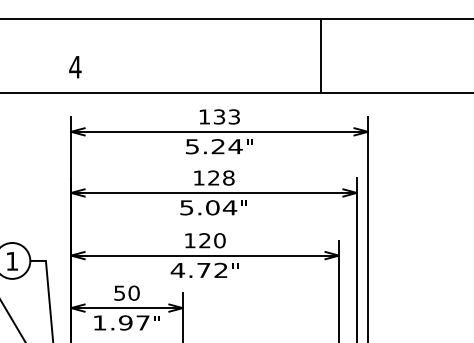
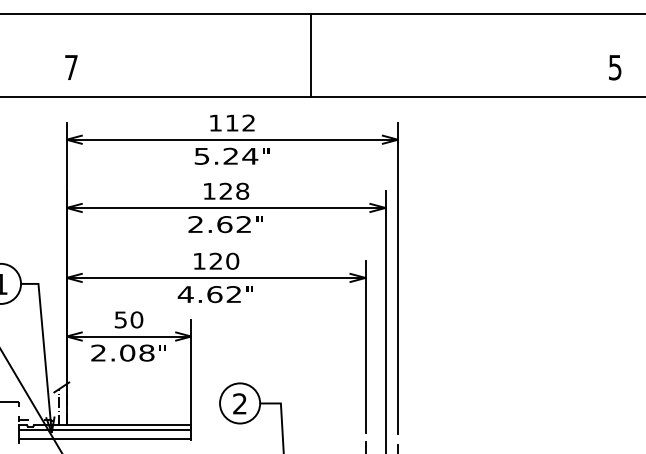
line: (320, 55) -> (310, 54), moved
text: (75, 67) -> (71, 67), 4 -> 7
text: (226, 116) -> (240, 122), 133 -> 112
text: (208, 207) -> (220, 224), 5.04 -> 2.62
text: (203, 270) -> (214, 294), 4.72 -> 4.62
text: (121, 322) -> (122, 352), 1.97 -> 2.08

